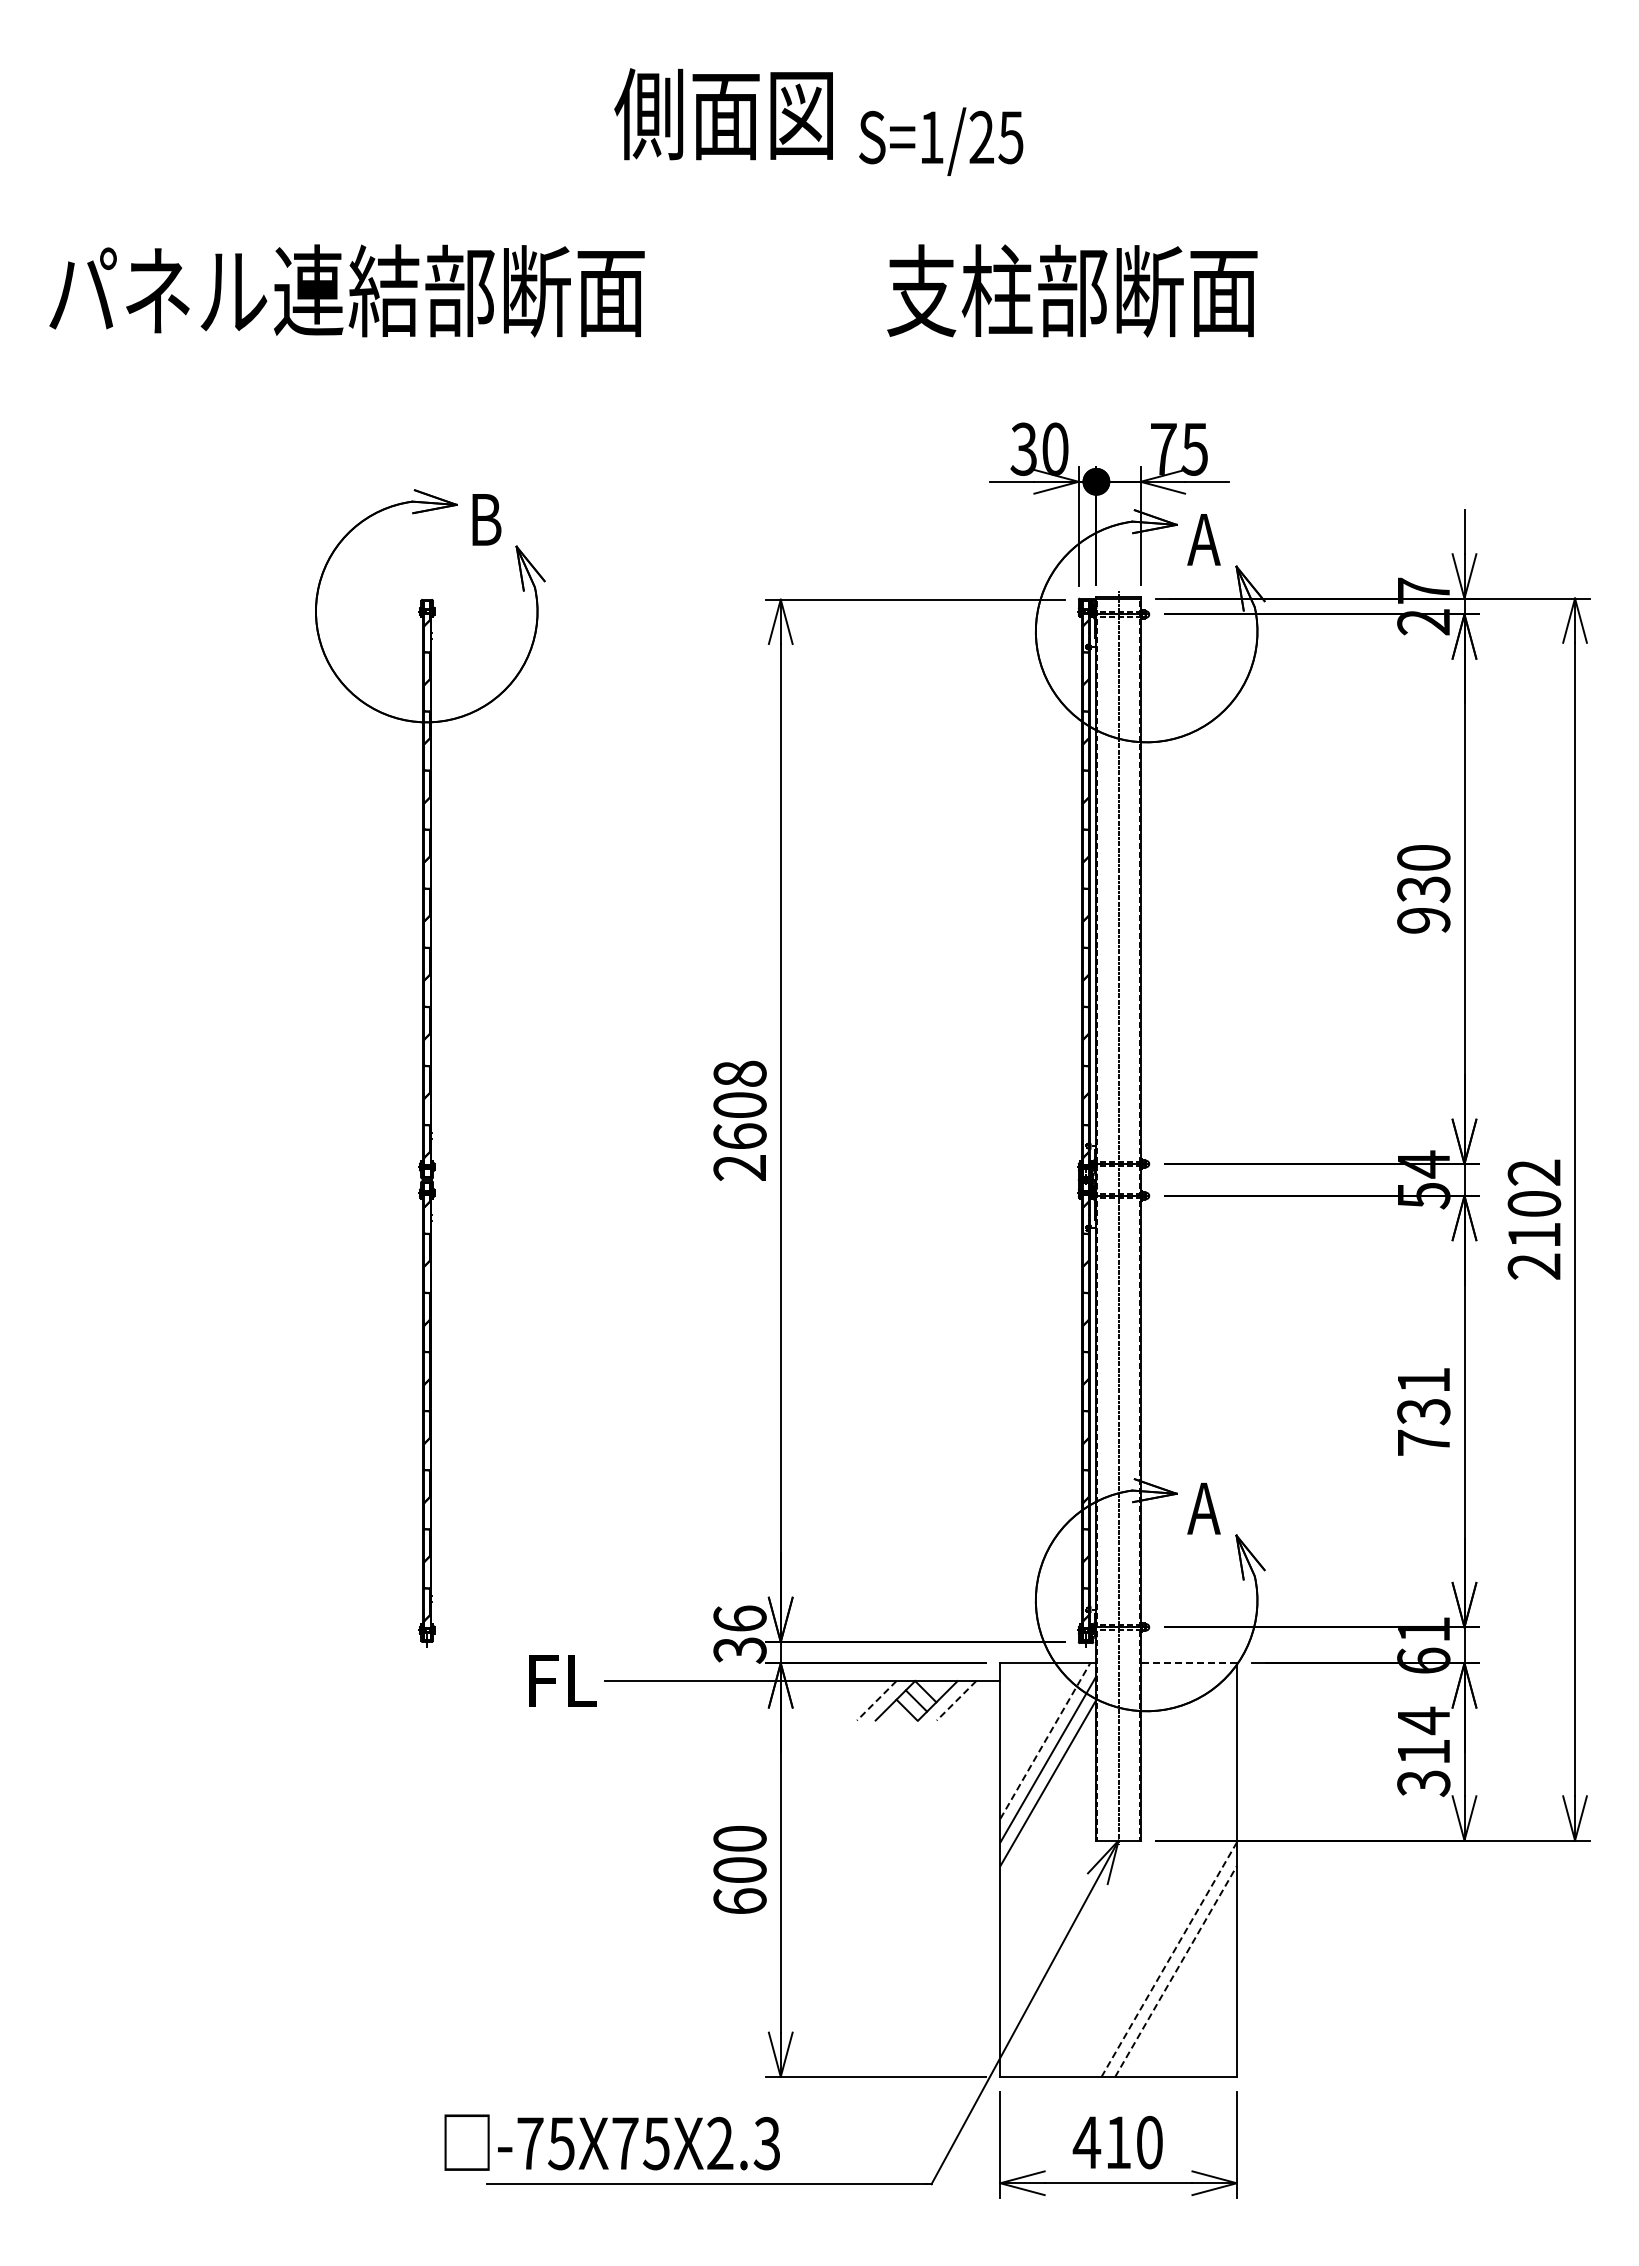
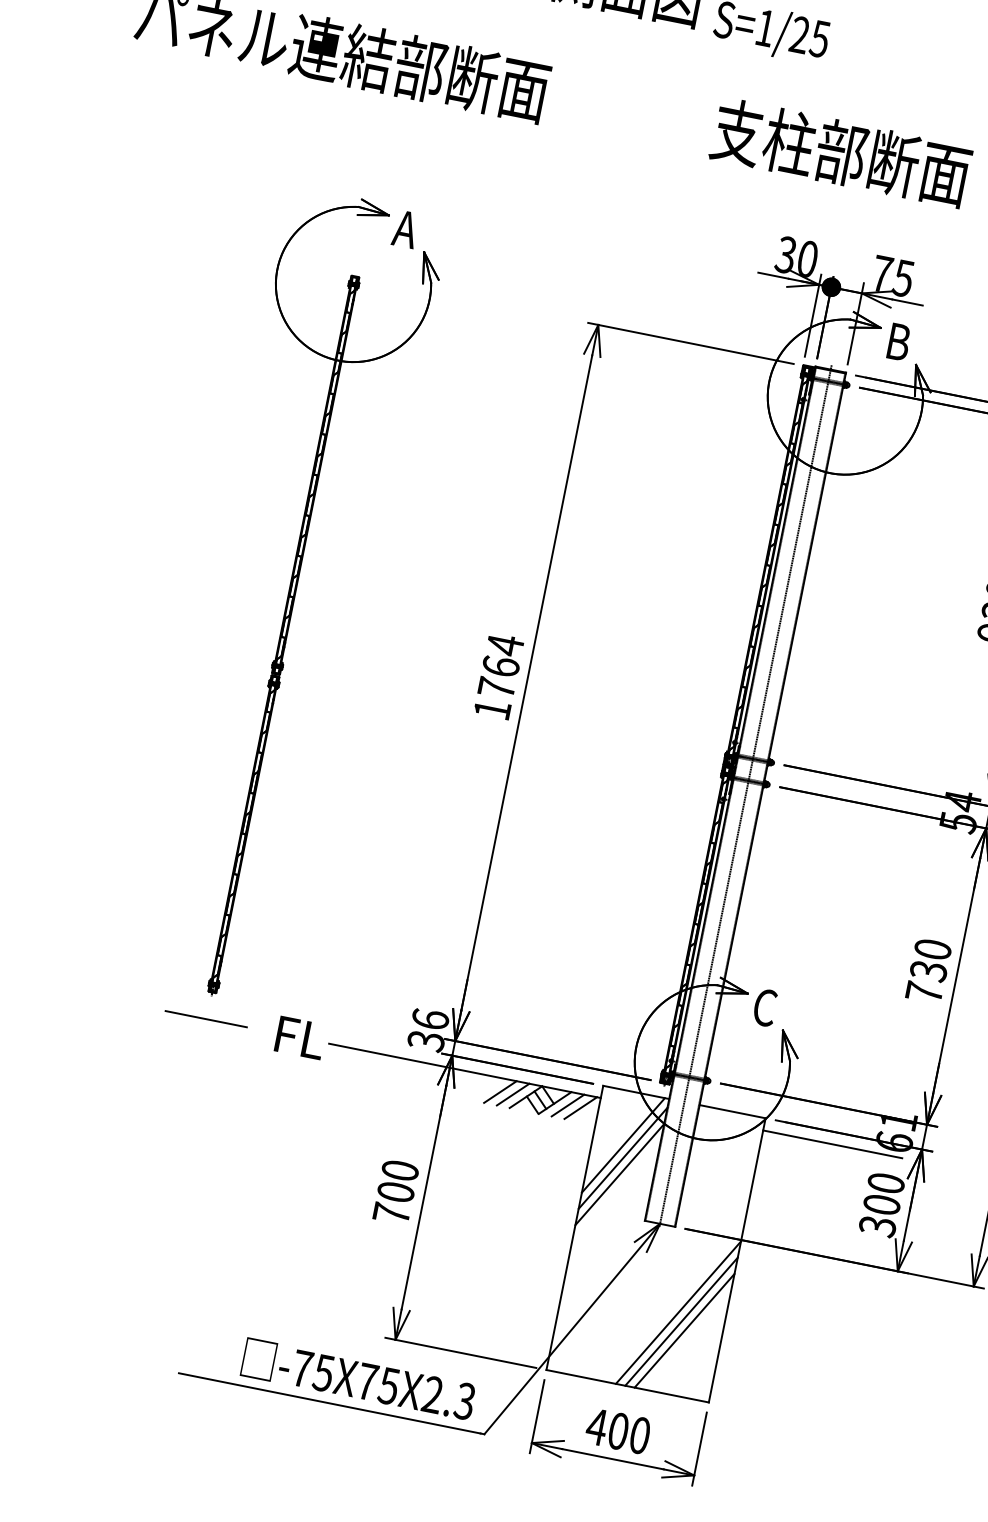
text: (484, 519) -> (405, 229), B -> A
text: (1204, 539) -> (897, 341), A -> B
text: (739, 1120) -> (498, 677), 2608 -> 1764
text: (1423, 1380) -> (932, 949), 731 -> 730
text: (1203, 1508) -> (764, 1007), A -> C
line: (1188, 1663) -> (732, 1111), dashed -> solid
line: (425, 1680) -> (205, 1018), added
line: (1337, 1681) -> (832, 1144), added
line: (857, 1700) -> (499, 1091), added
line: (876, 1700) -> (513, 1094), dashed -> solid
line: (956, 1700) -> (567, 1105), dashed -> solid
line: (974, 1700) -> (580, 1107), added
text: (1423, 1735) -> (884, 1193), 314 -> 300
line: (1045, 1741) -> (623, 1145), dashed -> solid
text: (739, 1901) -> (391, 1213), 600 -> 700
line: (1169, 1959) -> (678, 1312), dashed -> solid
line: (1175, 1971) -> (681, 1321), dashed -> solid
line: (1182, 1982) -> (684, 1330), added
text: (611, 2142) -> (358, 1379), moved
text: (1118, 2142) -> (618, 1431), 410 -> 400

